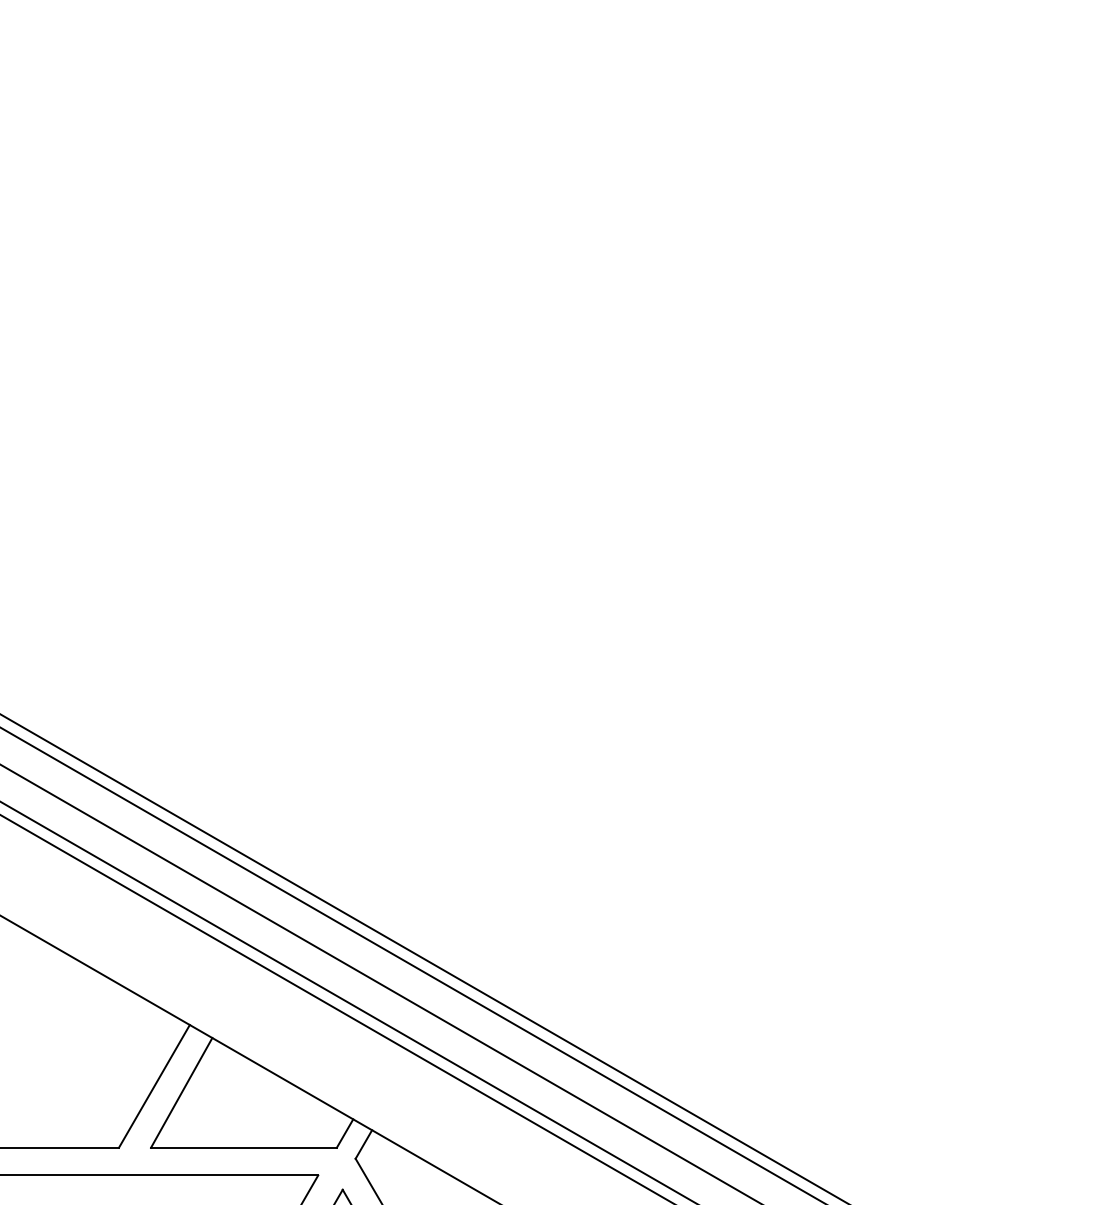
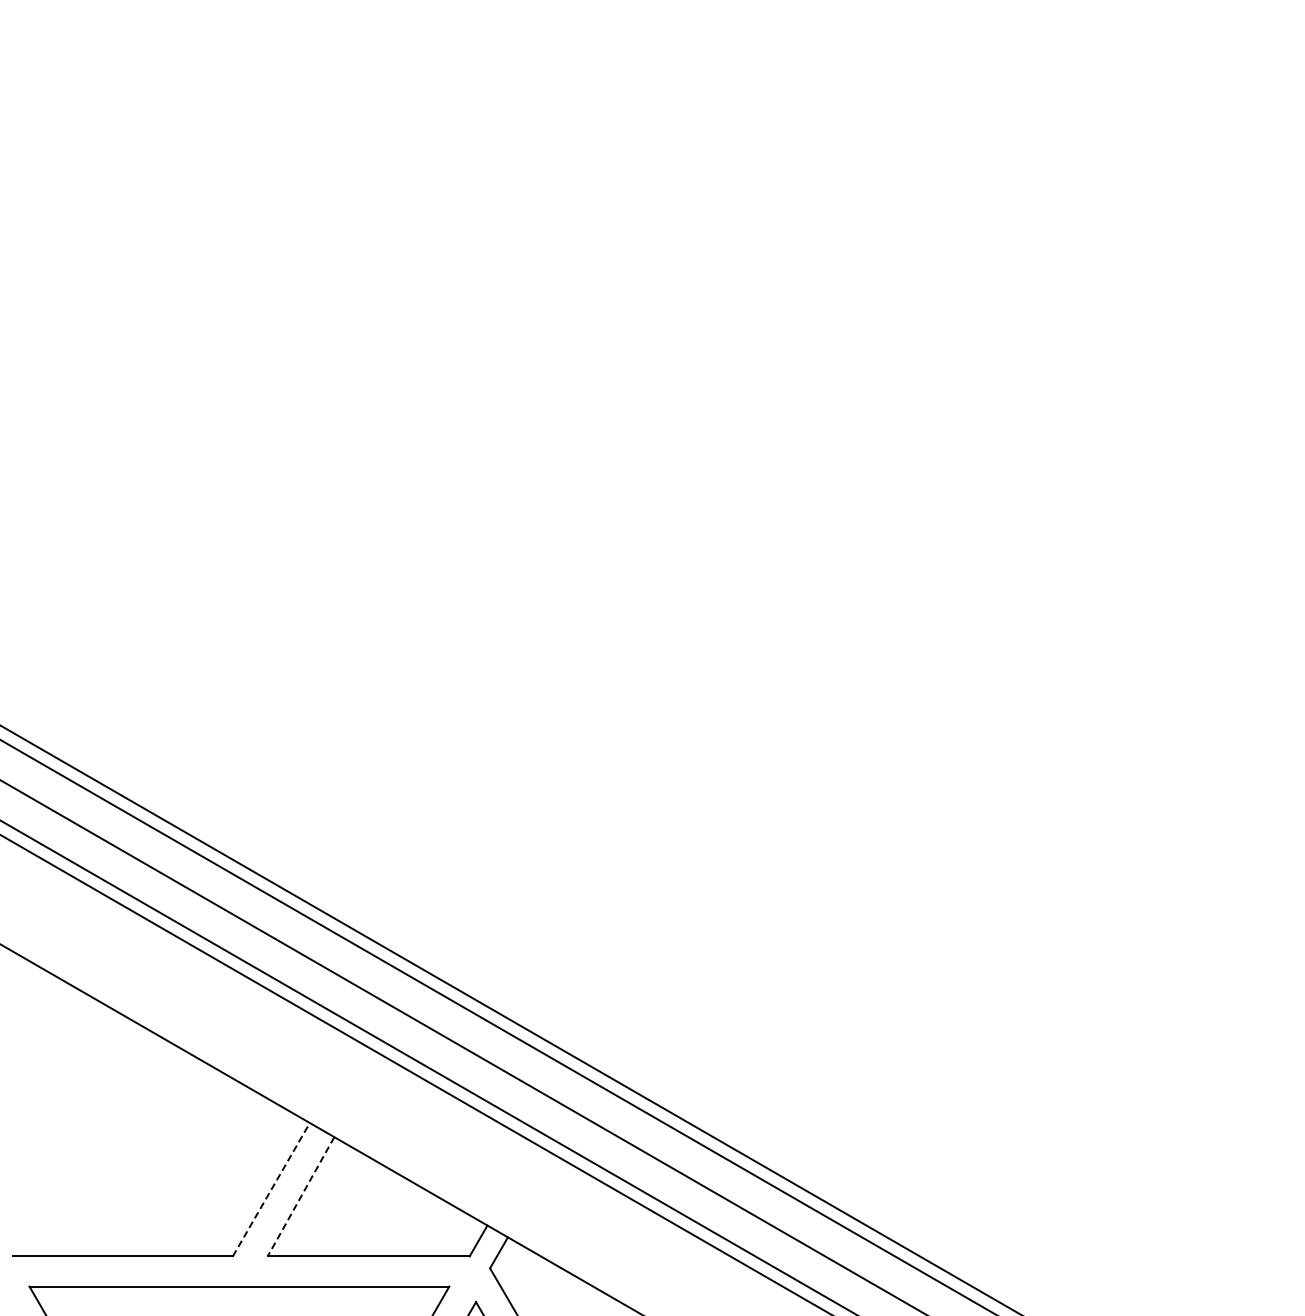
line: (154, 1086) -> (271, 1189), solid -> dashed
line: (181, 1093) -> (300, 1197), solid -> dashed

